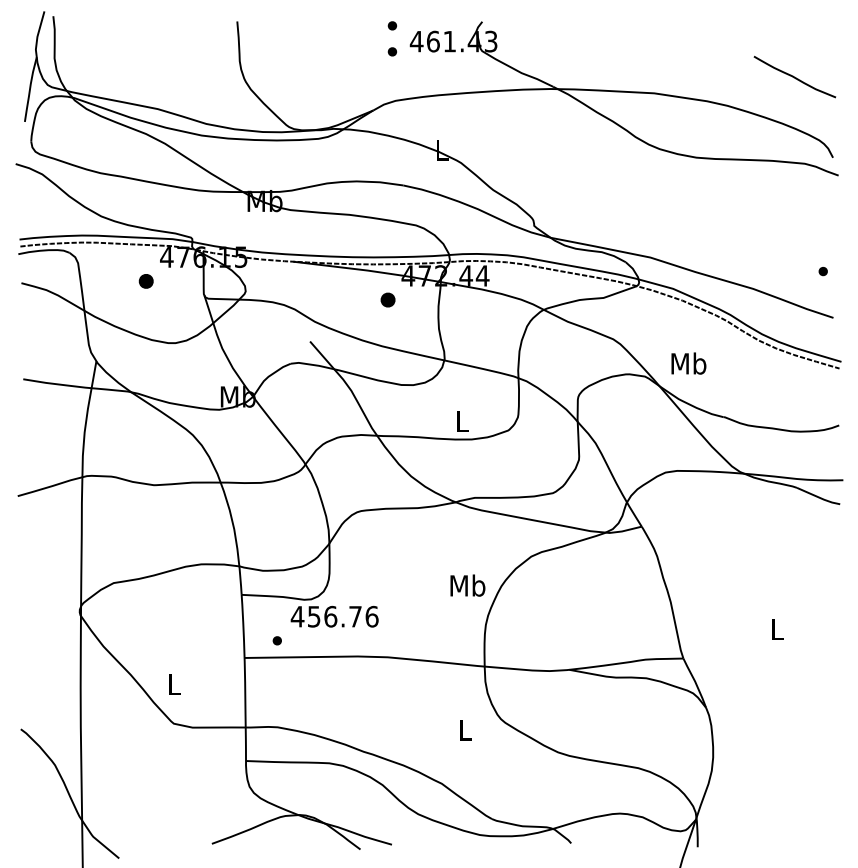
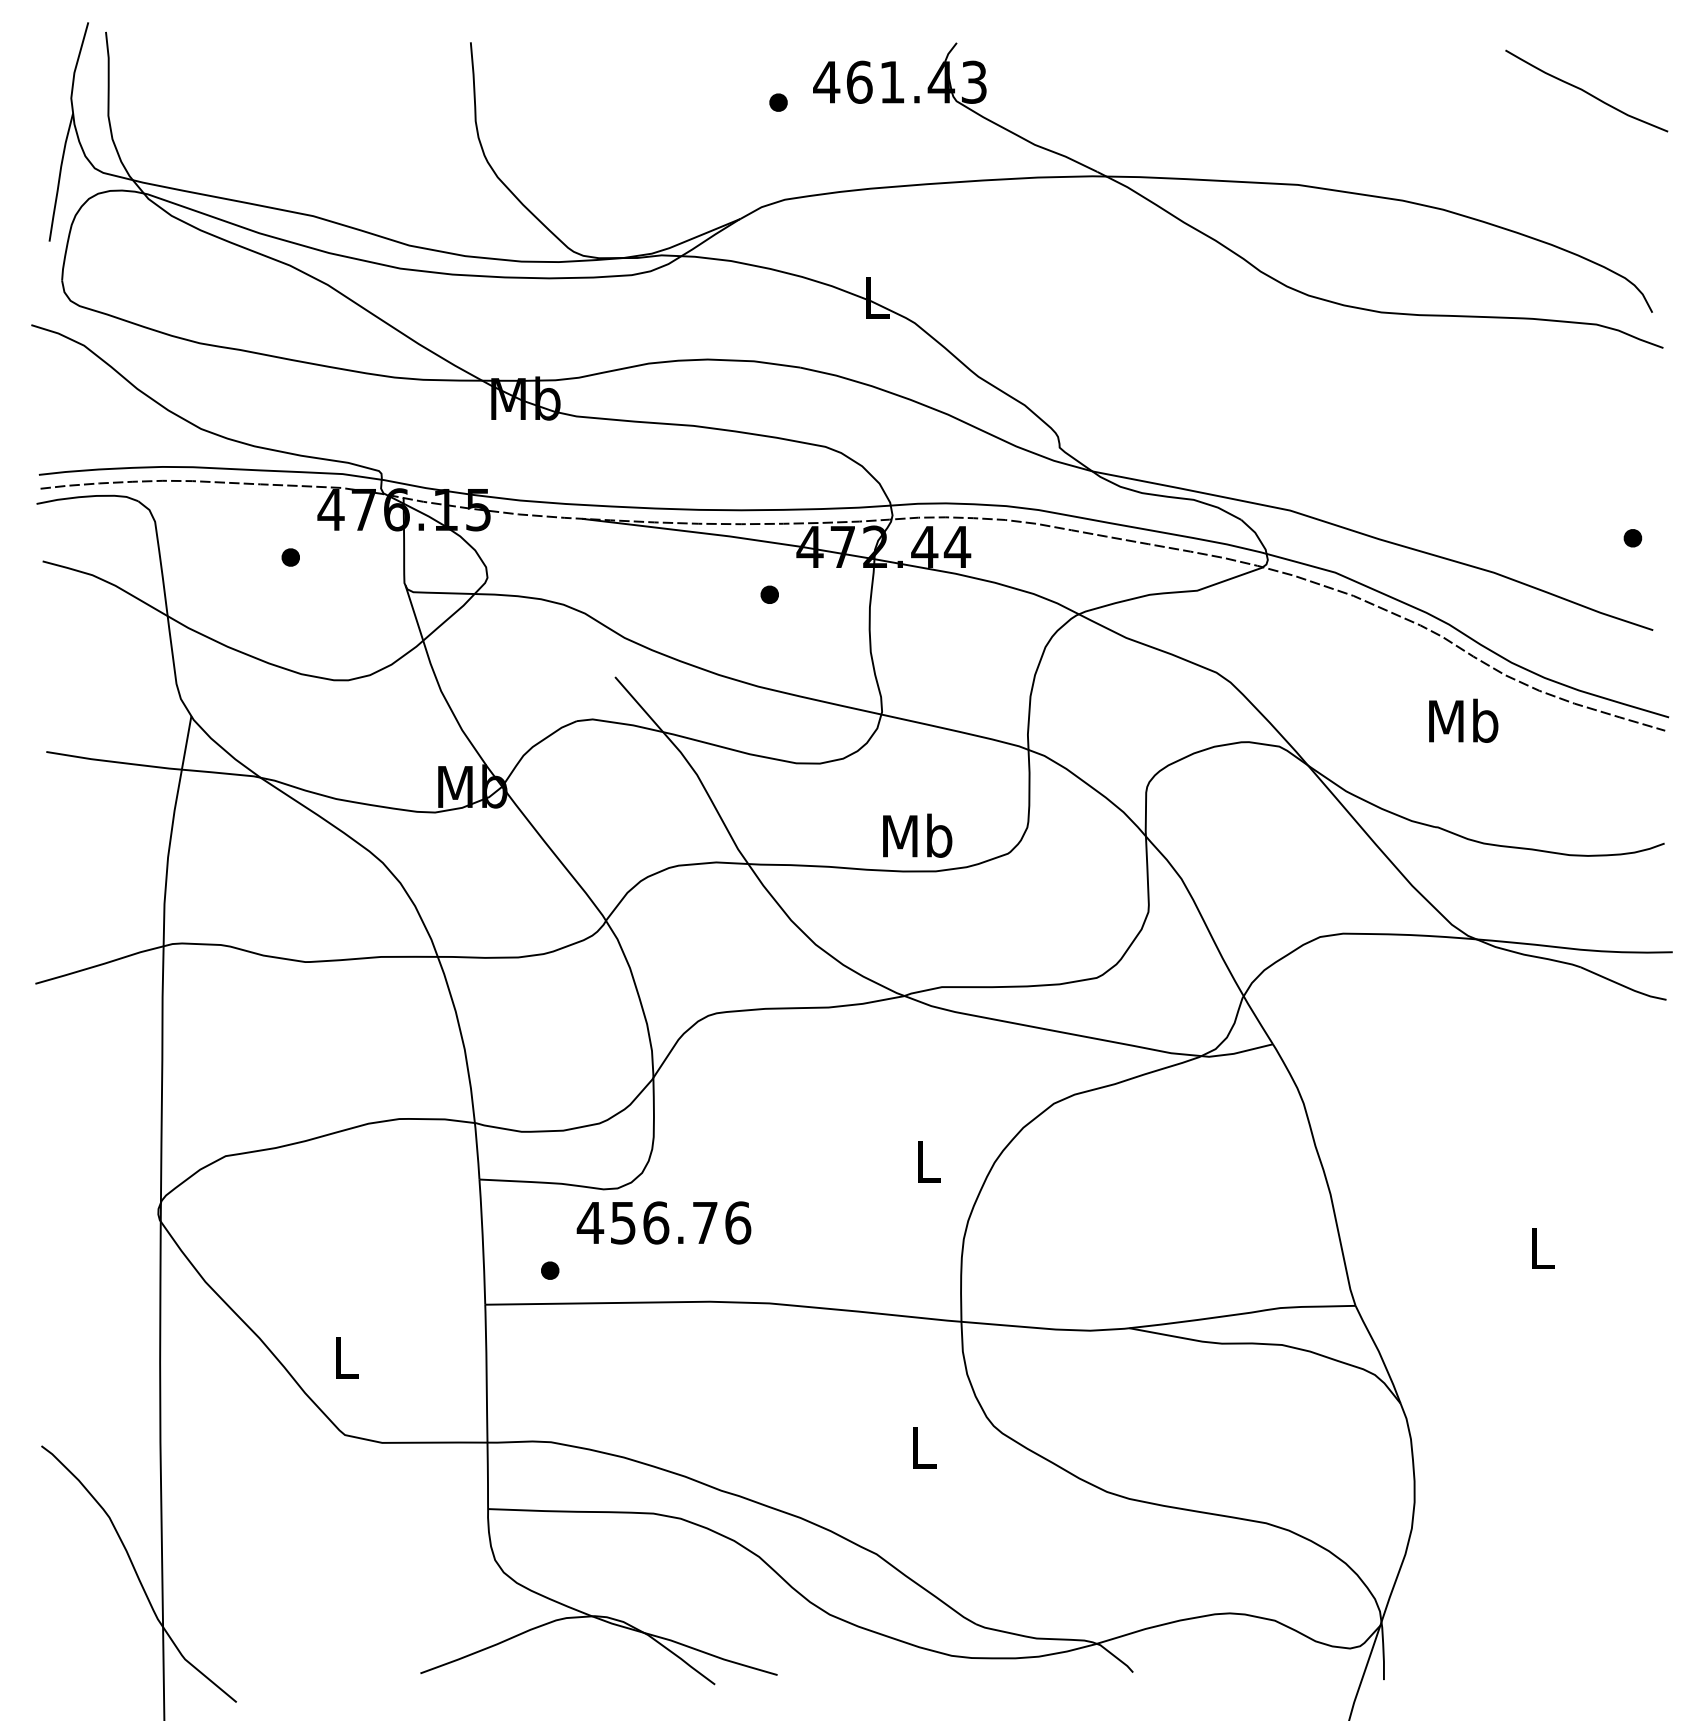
part: (391, 25) -> (776, 50), removed
curve: (794, 76) -> (1585, 89), moved
part: (146, 280) -> (290, 556), size x0.62
part: (387, 299) -> (768, 593), size x0.62
text: (688, 363) -> (1462, 720), moved
text: (462, 421) -> (917, 835), L -> Mb
text: (467, 585) -> (927, 1160), Mb -> L

